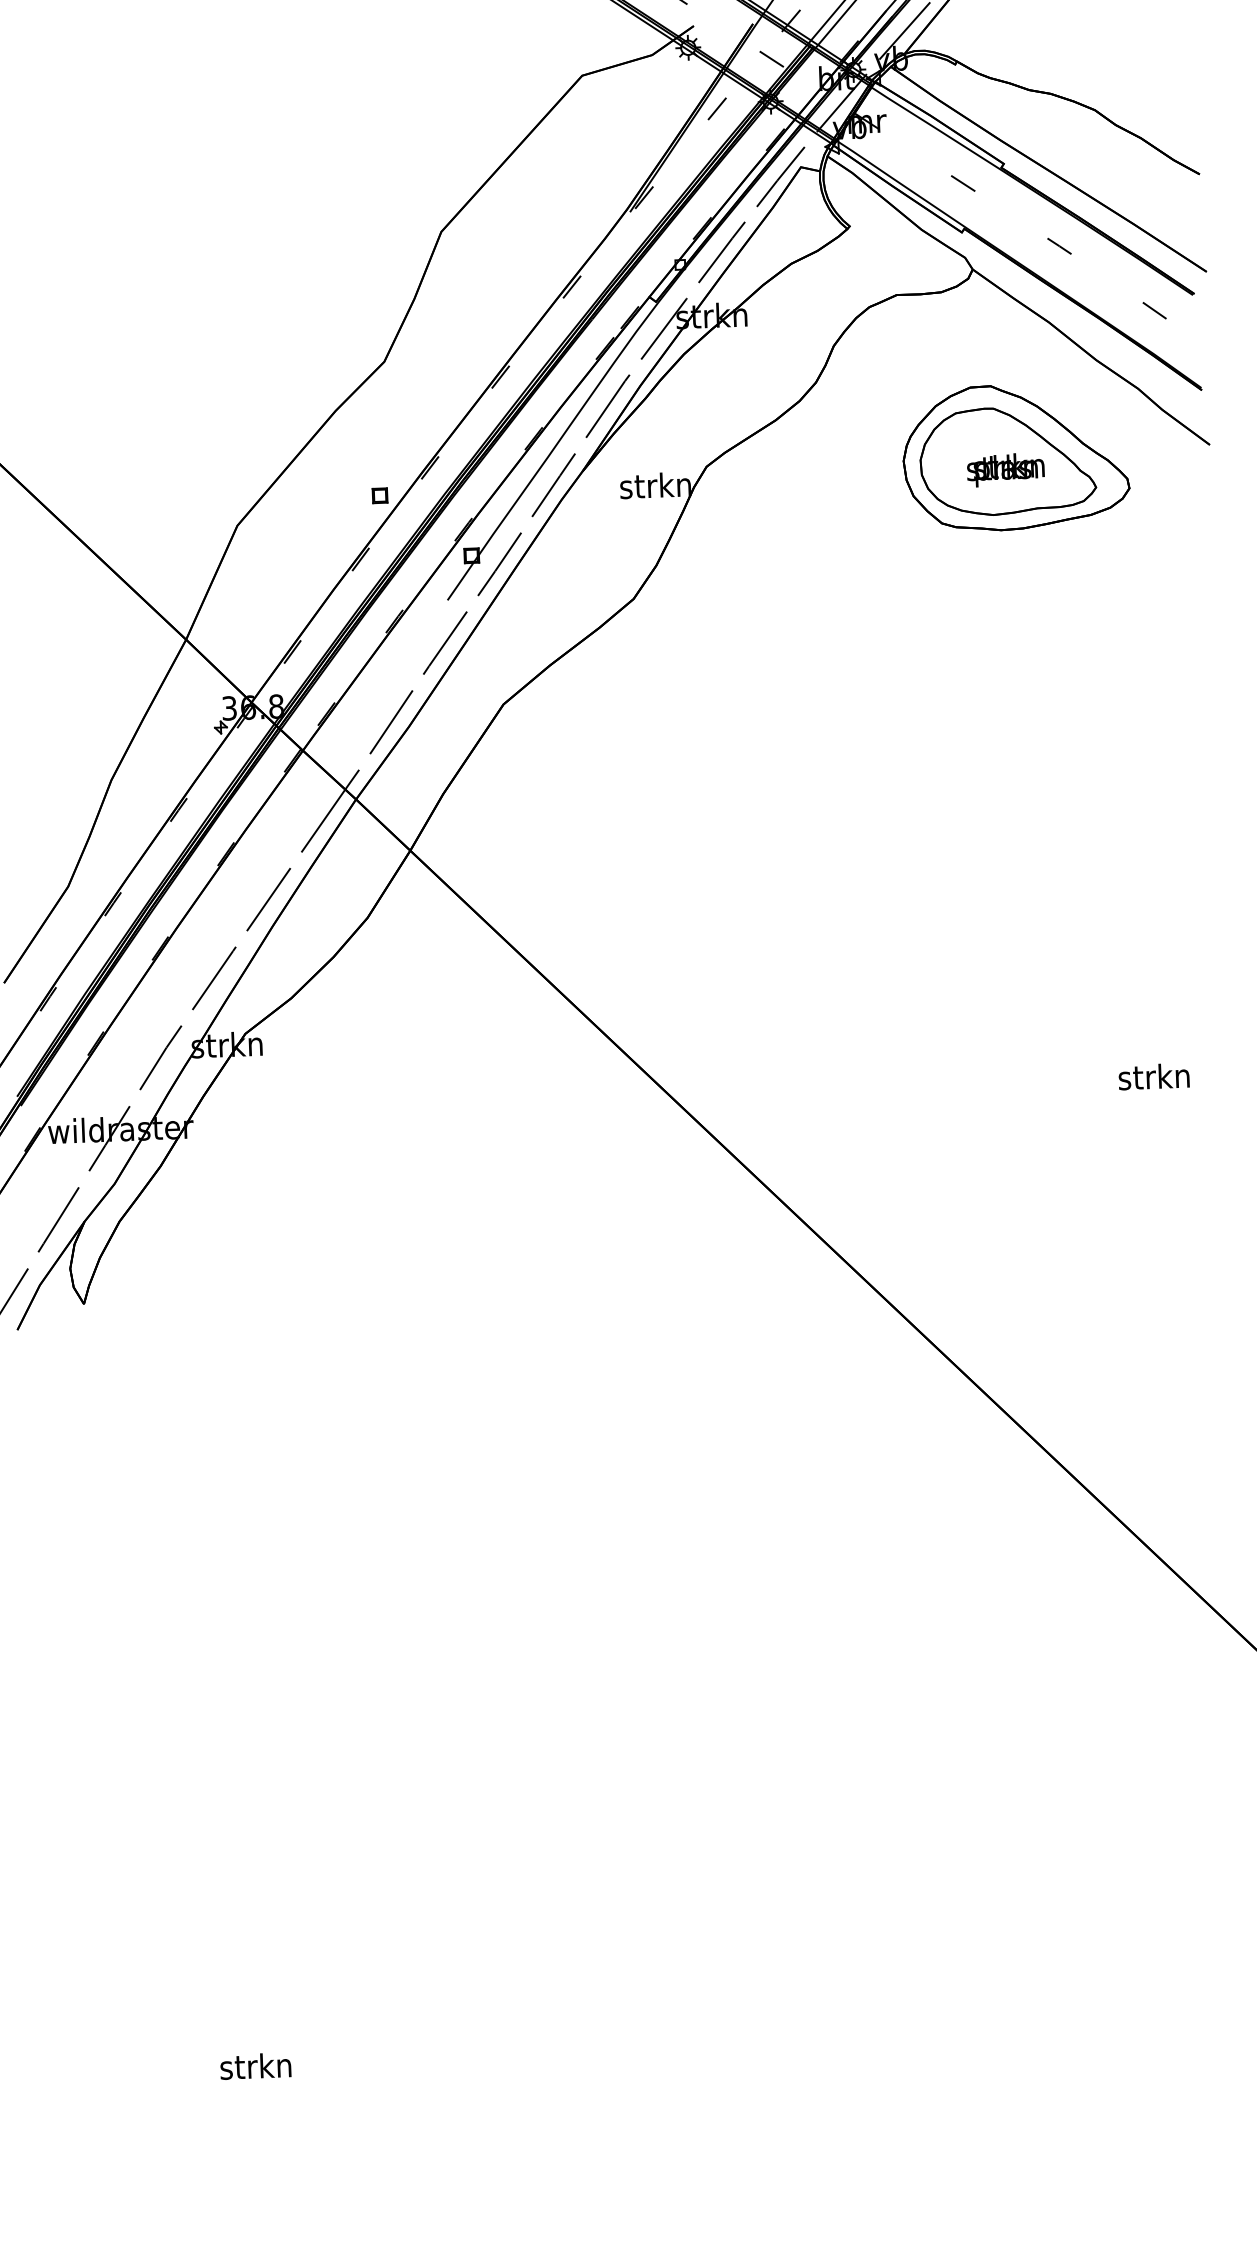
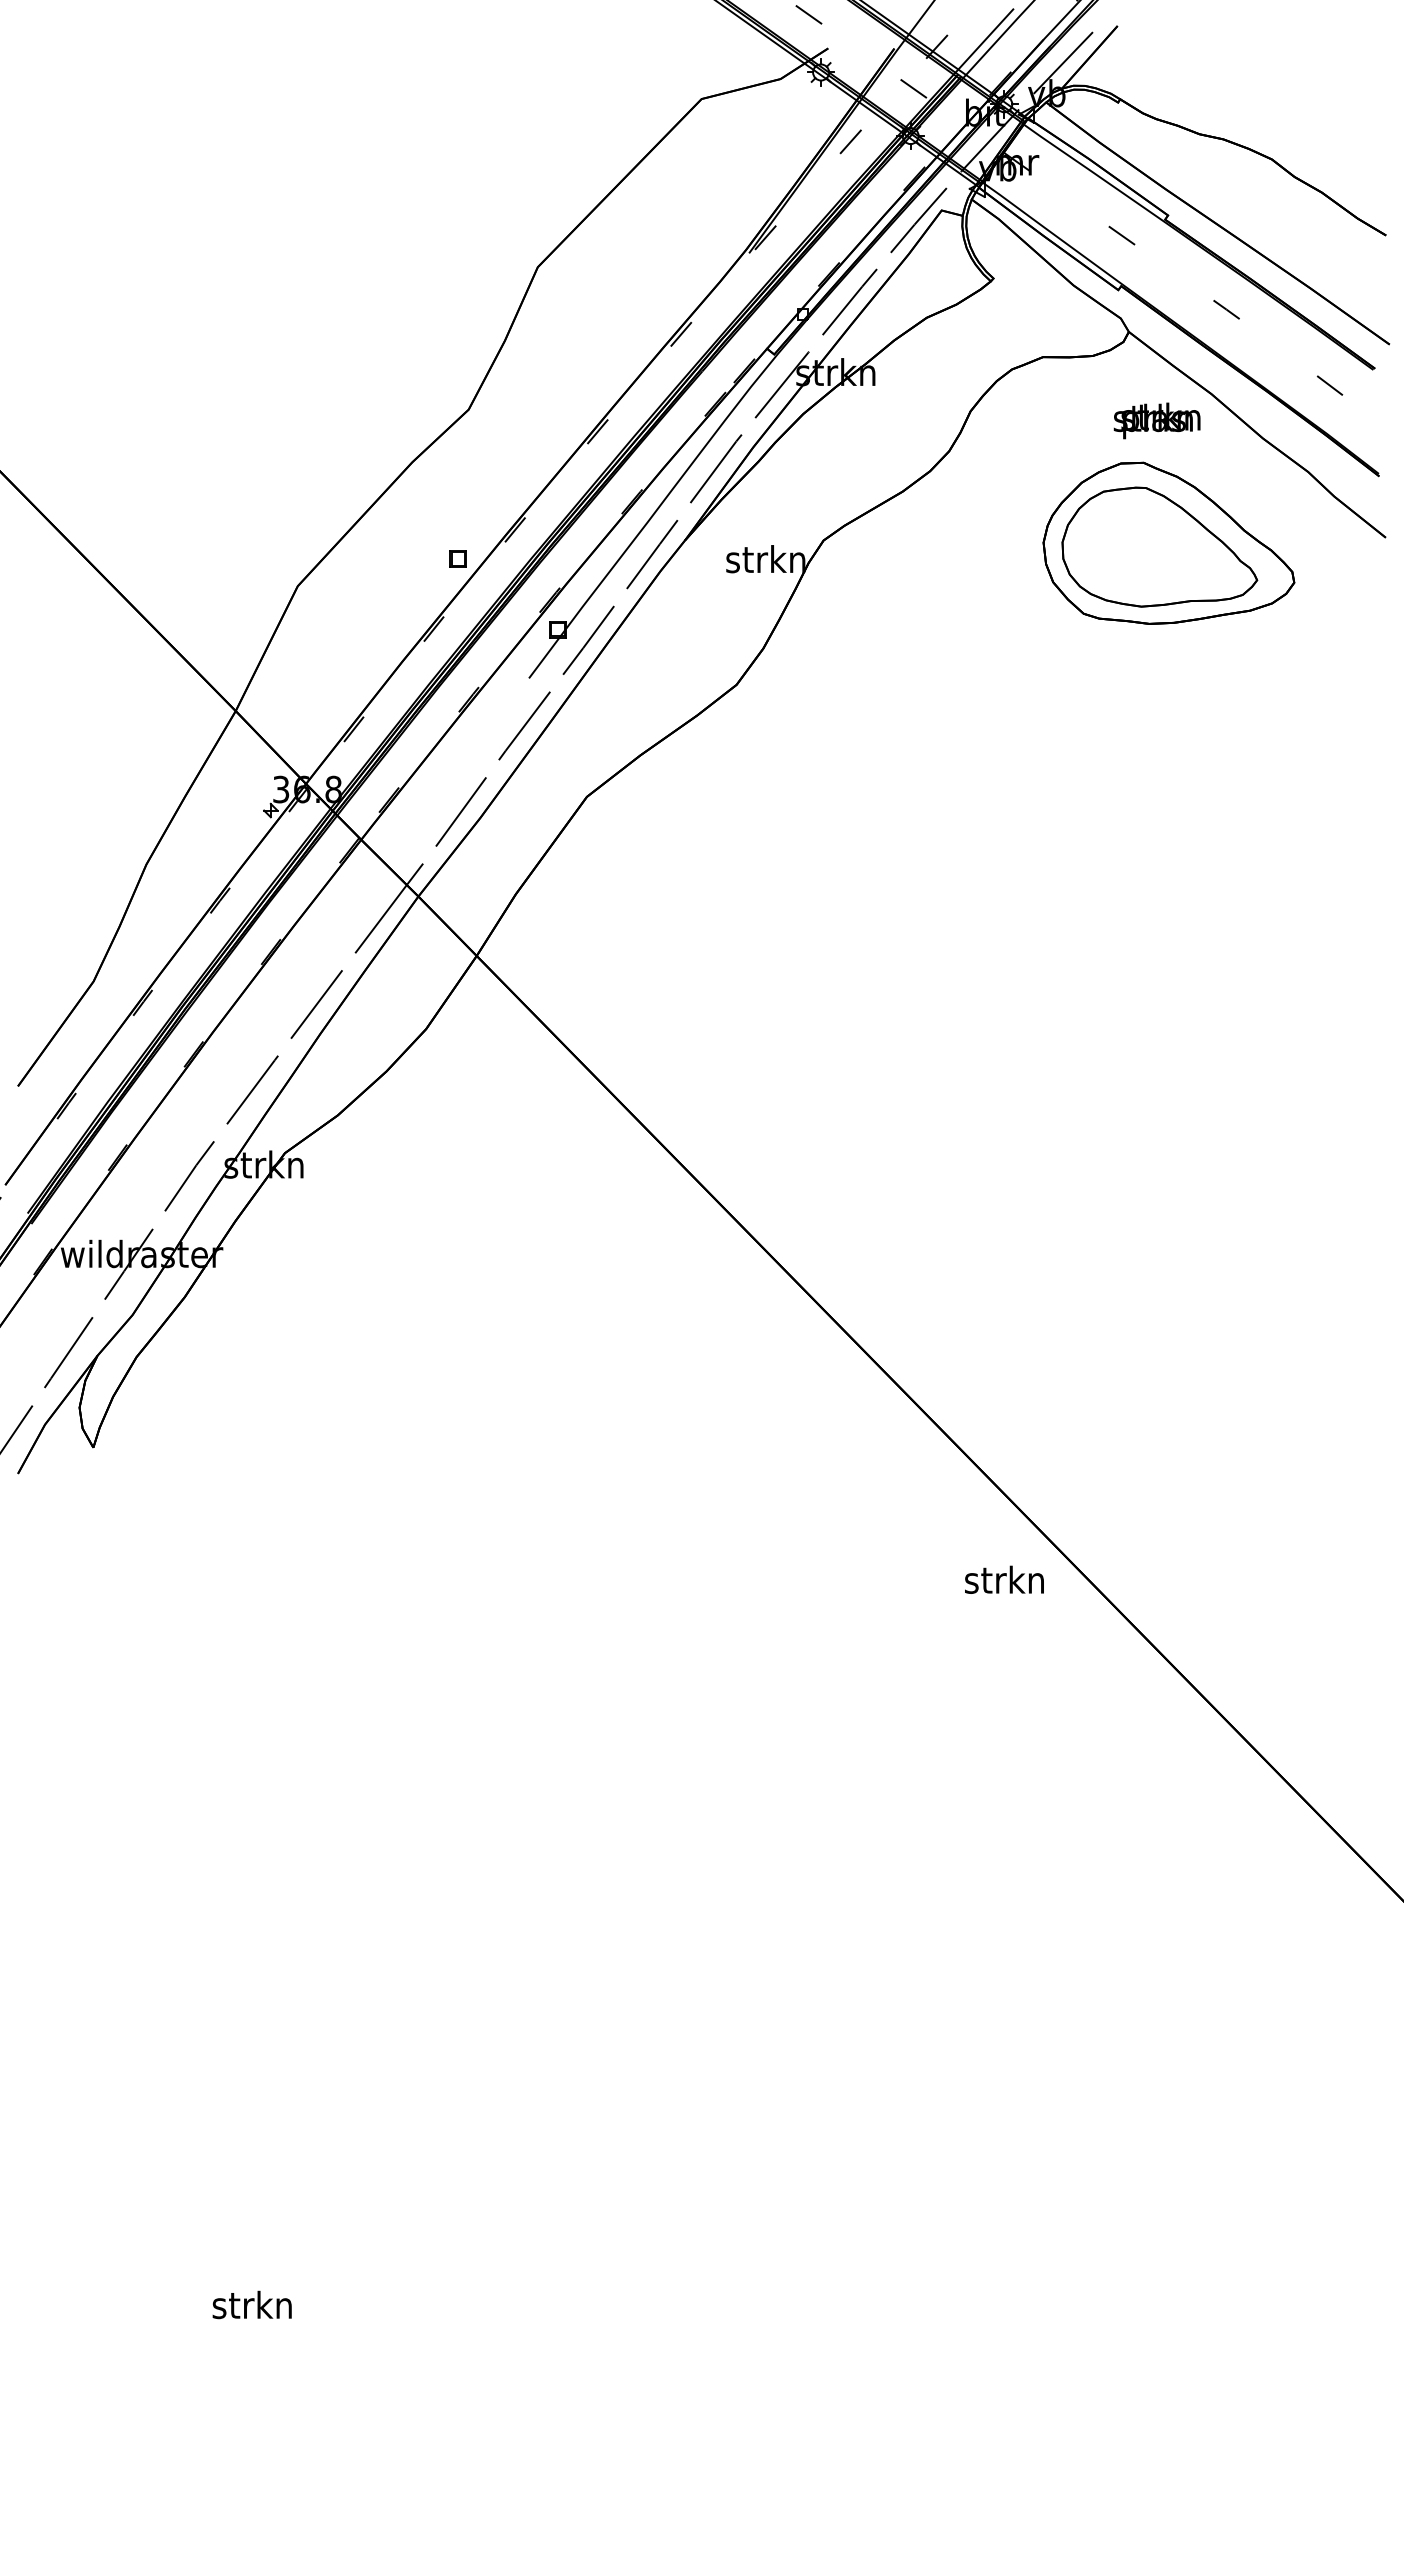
text: (1005, 469) -> (1156, 420), moved
text: (1154, 1076) -> (1004, 1579), moved

